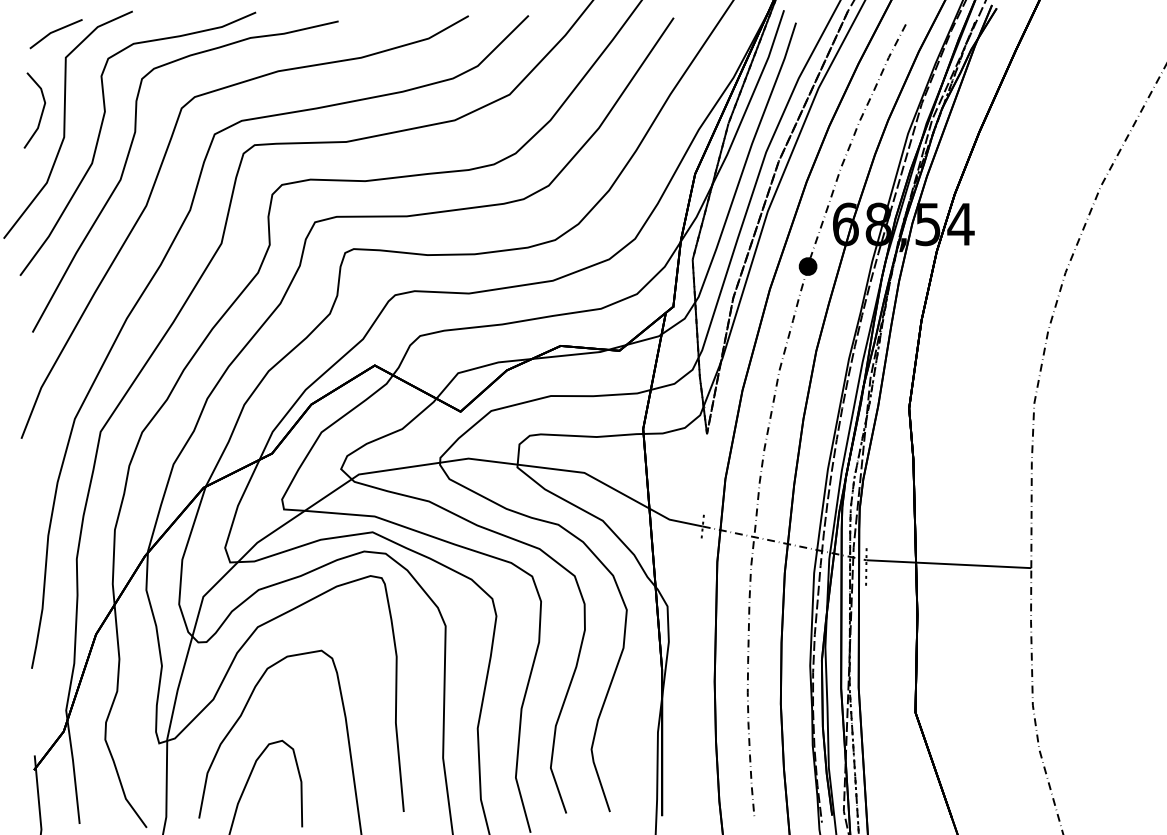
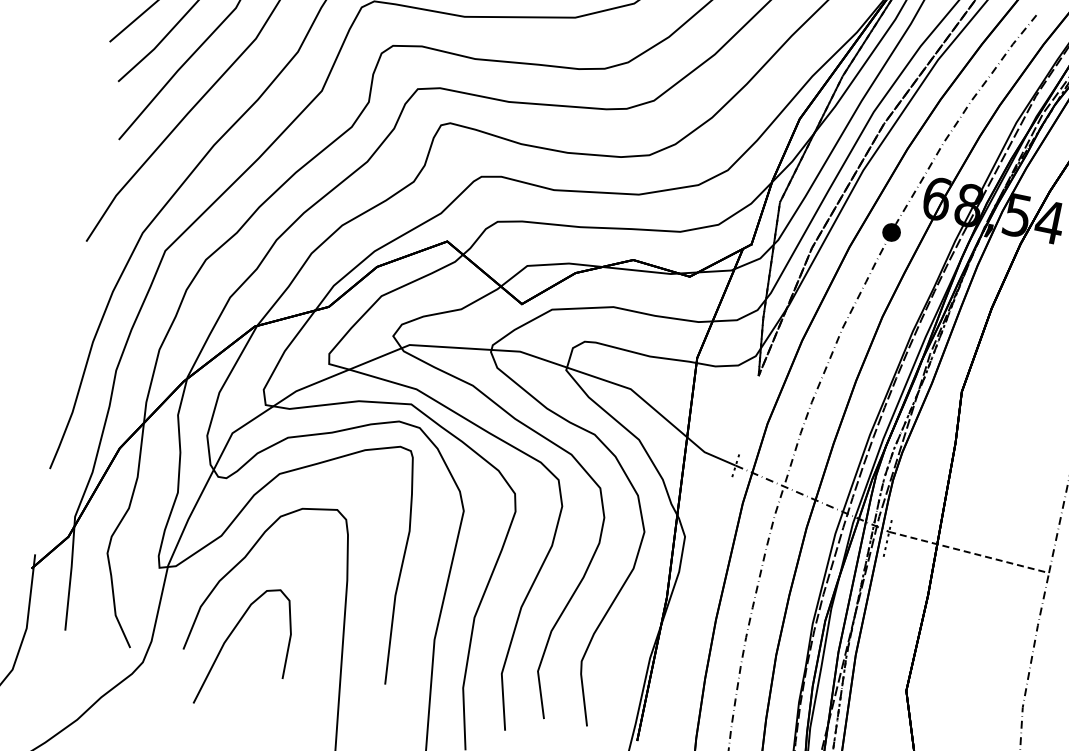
line: (948, 564) -> (968, 552), solid -> dashed

